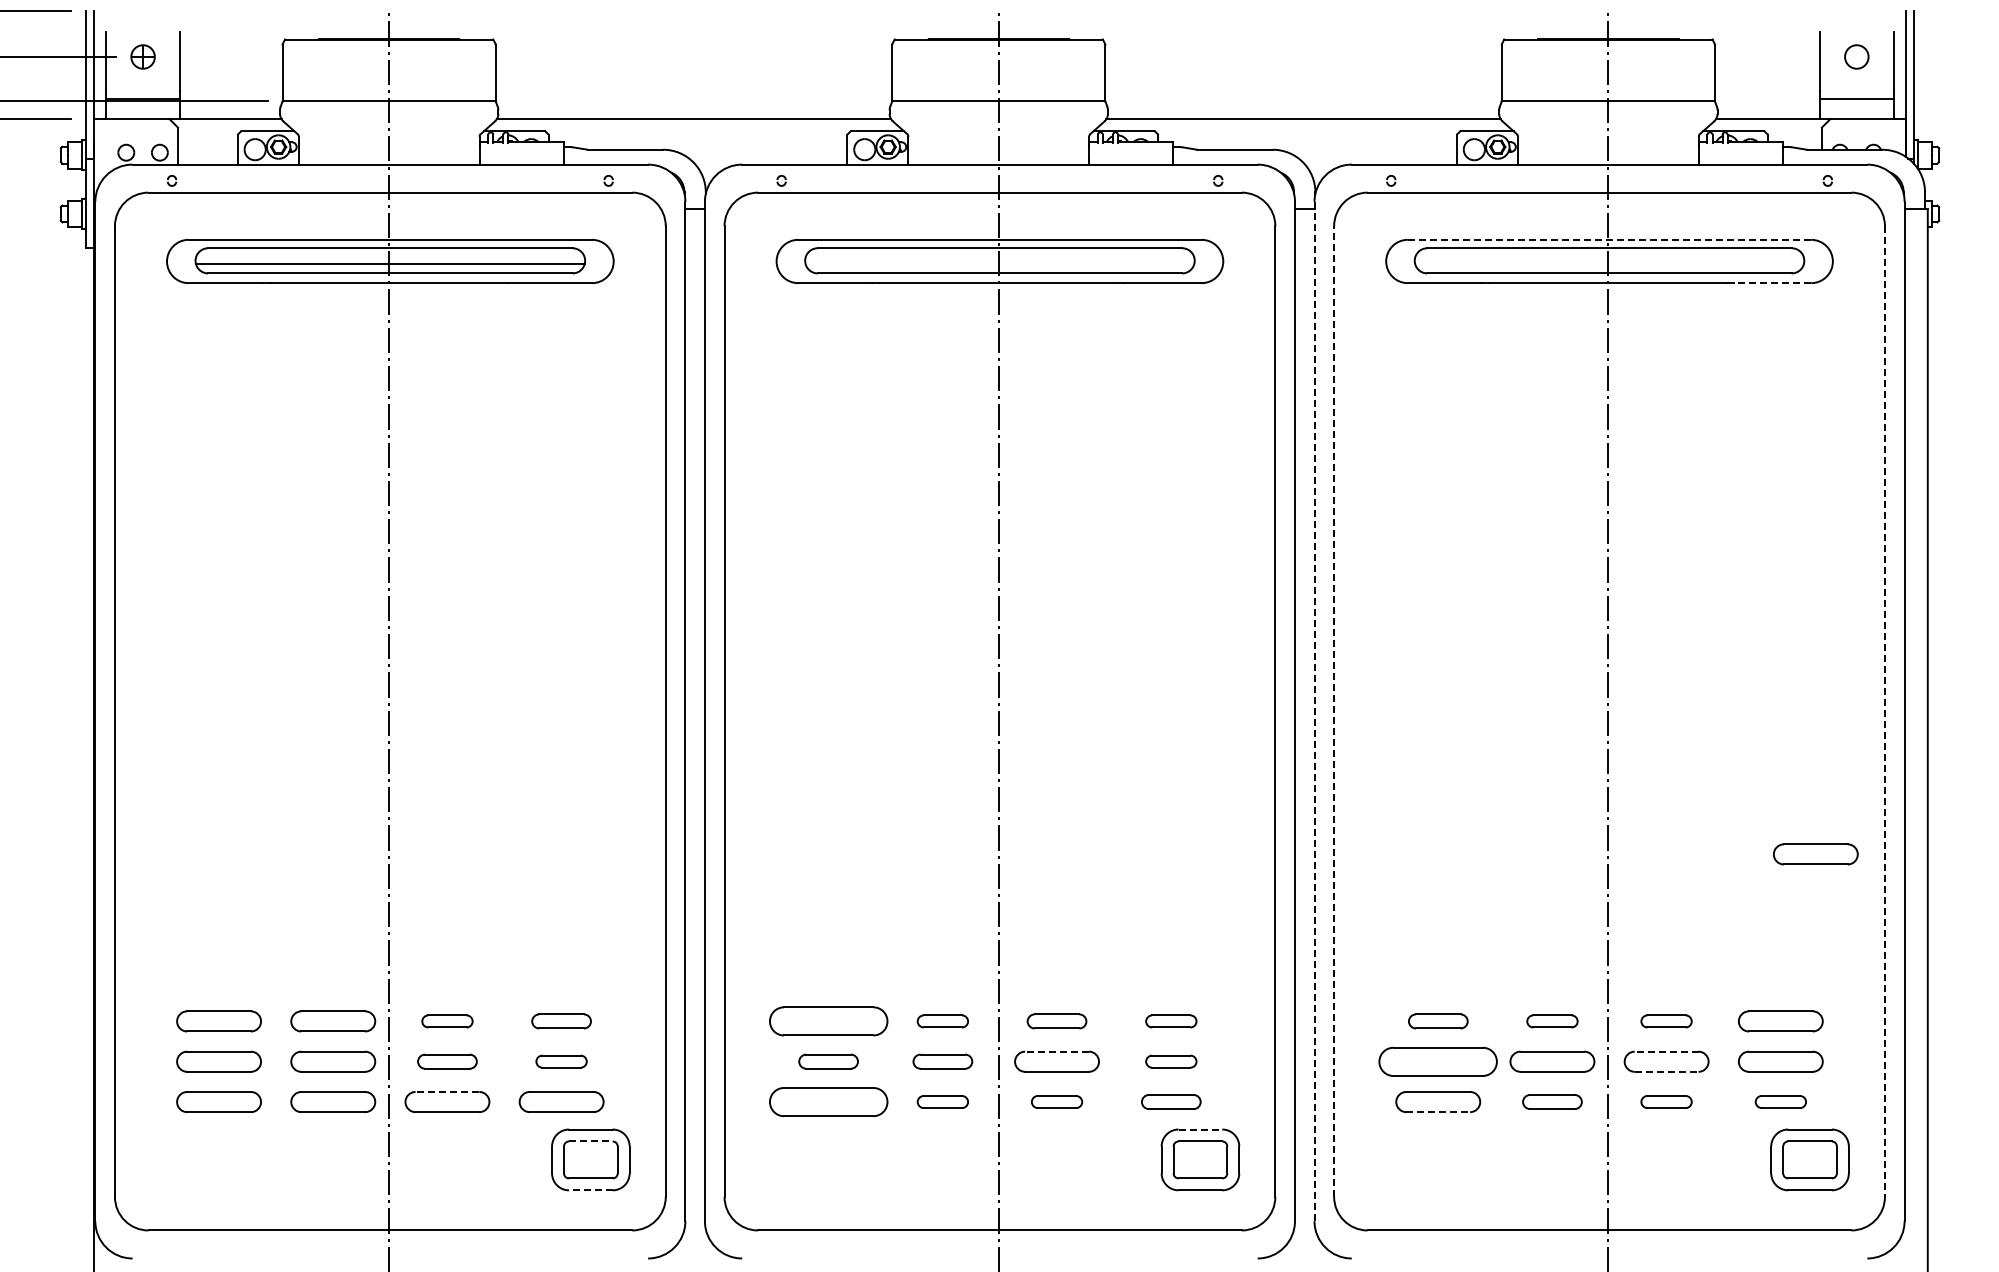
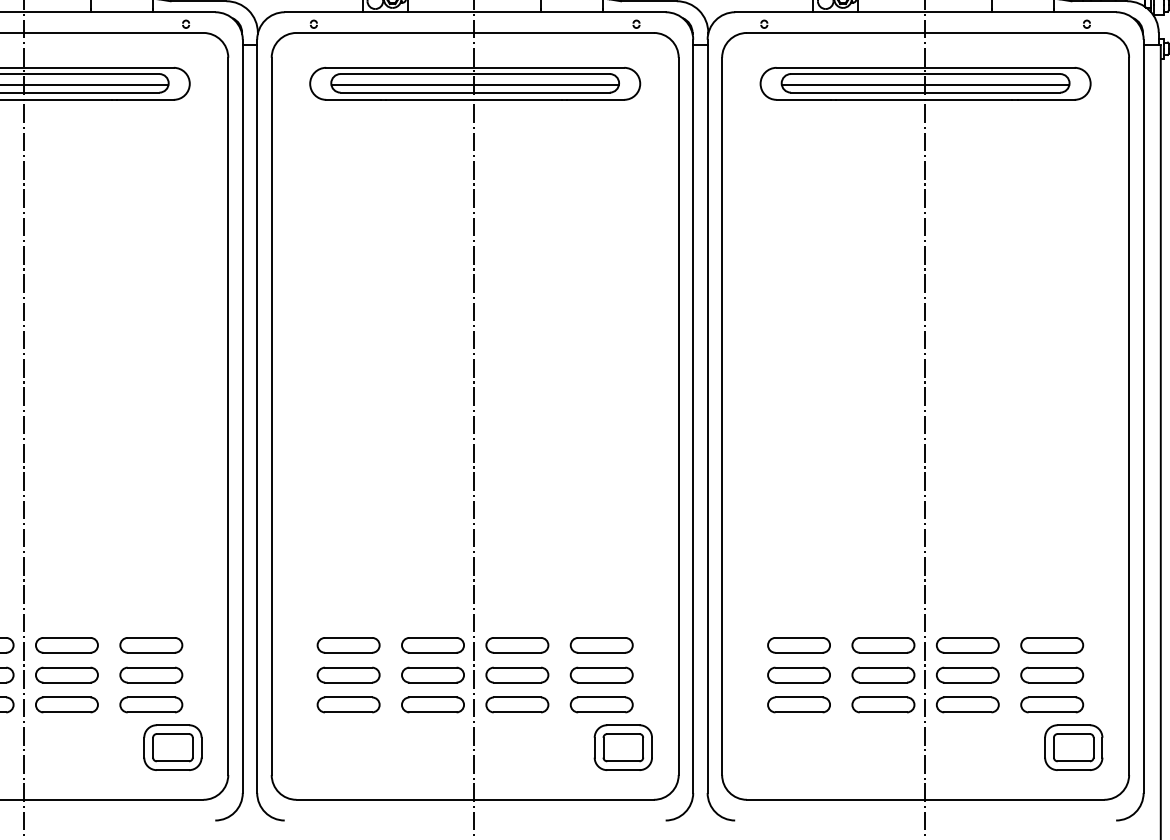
line: (1609, 239) -> (925, 67), dashed -> solid
line: (999, 263) -> (474, 85), added
line: (1609, 263) -> (925, 85), added
line: (1772, 283) -> (1046, 100), dashed -> solid
line: (1314, 711) -> (707, 416), dashed -> solid
line: (1334, 711) -> (722, 416), dashed -> solid
line: (1884, 712) -> (1128, 417), dashed -> solid
part: (1815, 854) -> (1077, 522), removed
part: (447, 1021) -> (67, 645), size x1.67
part: (561, 1021) -> (151, 645), size x1.43
part: (828, 1021) -> (348, 645), size x0.71
part: (942, 1021) -> (432, 645), size x1.67
part: (1056, 1021) -> (516, 645), size x1.43
part: (1171, 1021) -> (601, 645), size x1.67
part: (1438, 1021) -> (799, 645), size x1.43
part: (1552, 1021) -> (883, 645), size x1.67
part: (1666, 1021) -> (967, 645), size x1.67
line: (1057, 1051) -> (517, 667), dashed -> solid
line: (1666, 1051) -> (967, 667), dashed -> solid
part: (447, 1061) -> (67, 674), size x1.43
part: (561, 1061) -> (151, 674), size x1.67
part: (828, 1061) -> (348, 674), size x1.43
part: (942, 1061) -> (432, 674), size x1.43
part: (1171, 1061) -> (601, 674), size x1.67
part: (1438, 1061) -> (799, 674), size x0.71
line: (1666, 1071) -> (967, 682), dashed -> solid
line: (447, 1091) -> (67, 697), dashed -> solid
part: (828, 1101) -> (348, 704), size x0.71
part: (942, 1101) -> (432, 704), size x1.67
part: (1056, 1101) -> (516, 704), size x1.67
part: (1171, 1101) -> (601, 704), size x1.43
part: (1552, 1101) -> (883, 704), size x1.43
part: (1666, 1101) -> (967, 704), size x1.67
part: (1780, 1101) -> (1051, 704), size x1.67
line: (1438, 1112) -> (799, 712), dashed -> solid
line: (1200, 1129) -> (623, 725), dashed -> solid
line: (590, 1141) -> (172, 734), dashed -> solid
line: (590, 1190) -> (172, 770), dashed -> solid

